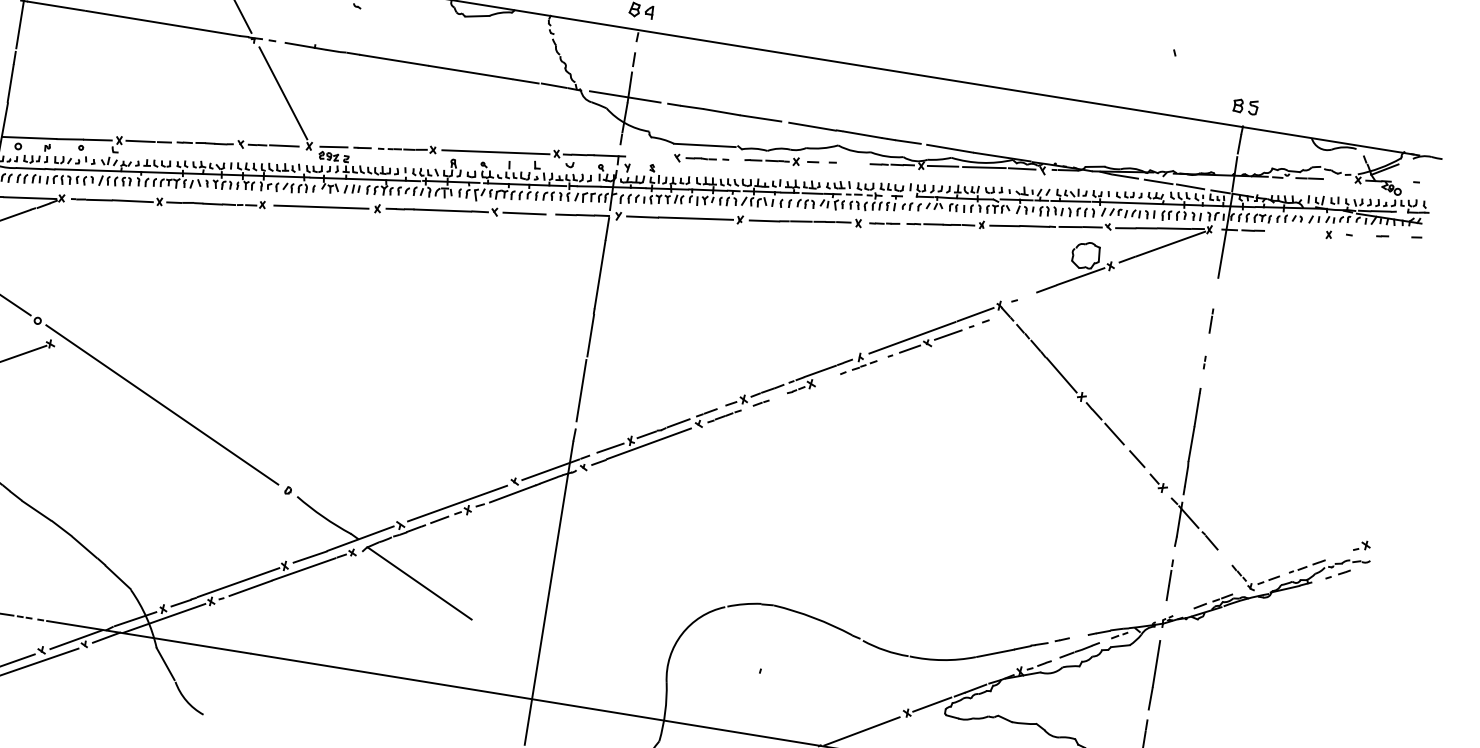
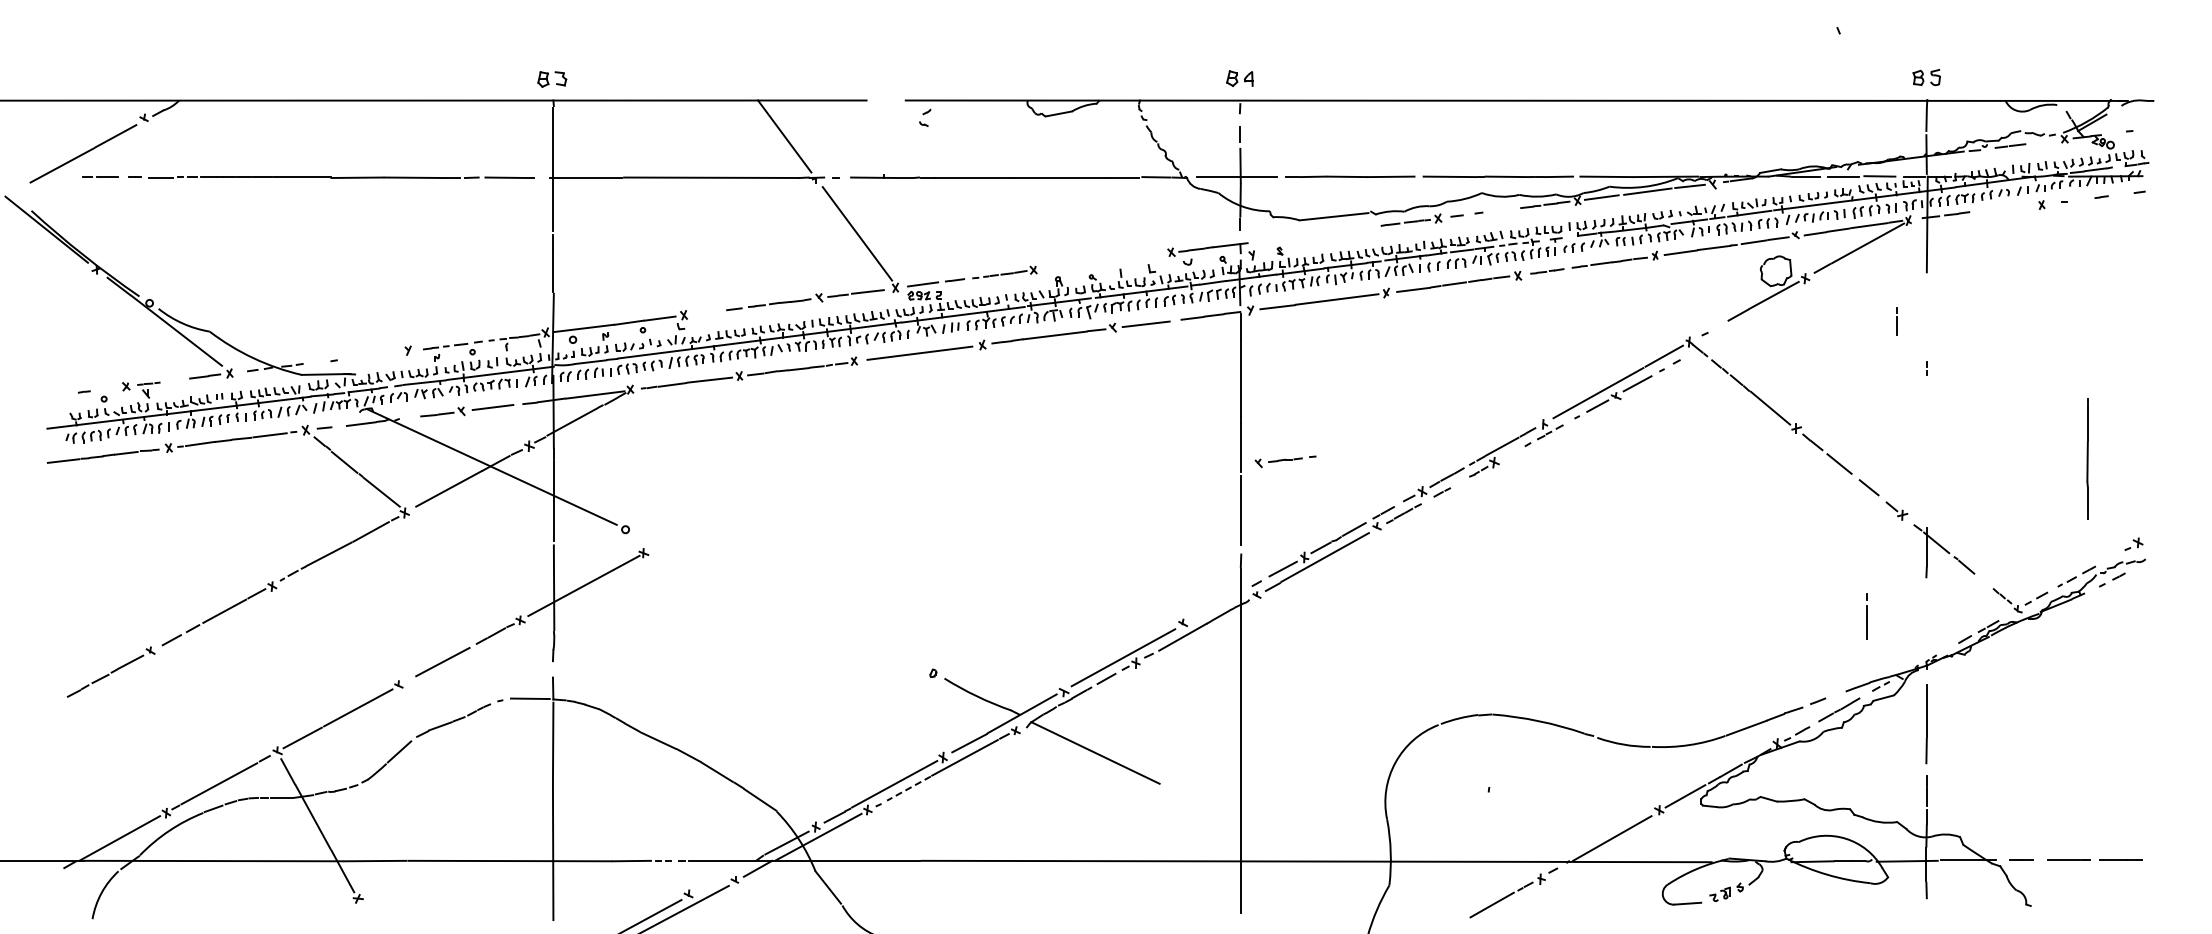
line: (140, 141) -> (707, 312), removed
line: (495, 152) -> (1103, 261), removed
part: (701, 159) -> (1285, 461), moved
line: (1211, 321) -> (1896, 321), moved
line: (162, 404) -> (778, 600), removed
line: (1191, 441) -> (2087, 458), moved
line: (550, 469) -> (1220, 603), removed
line: (1169, 580) -> (1866, 616), moved
line: (250, 588) -> (908, 788), solid -> dashed
line: (75, 639) -> (724, 876), removed

